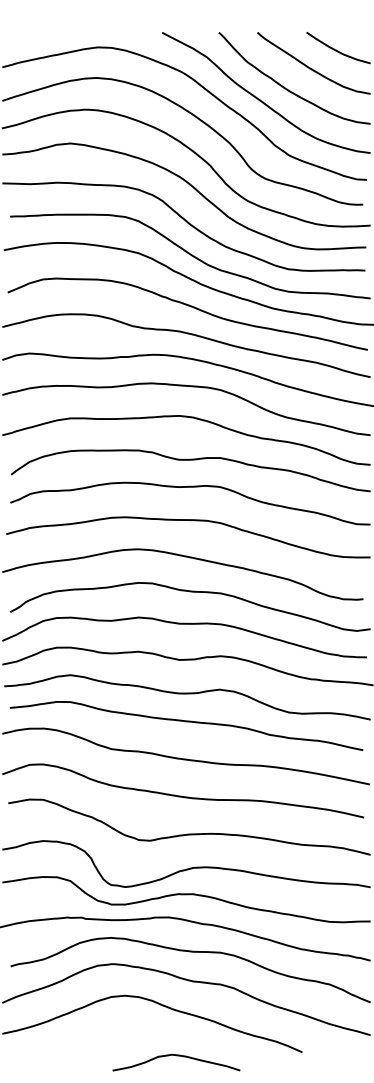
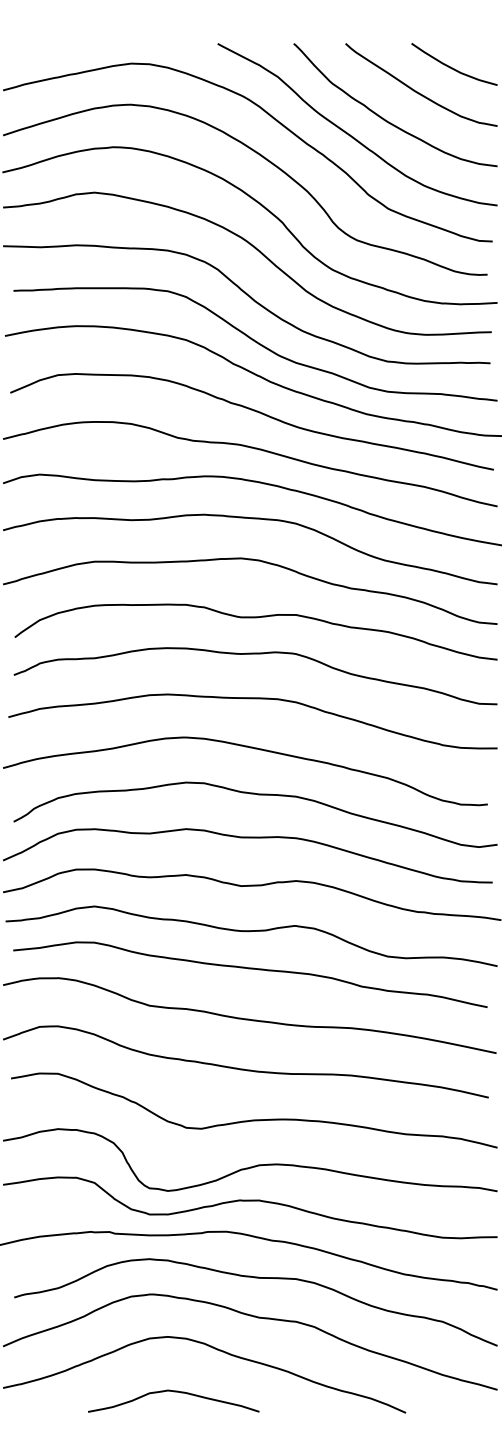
curve: (176, 1056) -> (173, 1392), moved

